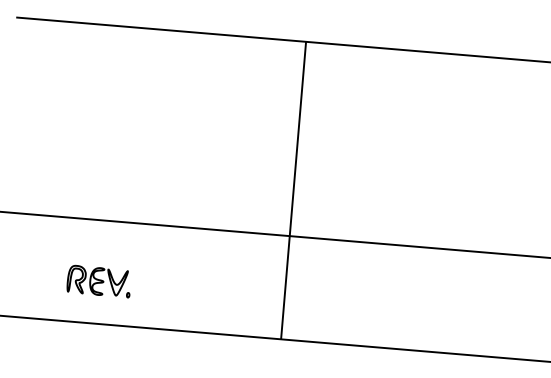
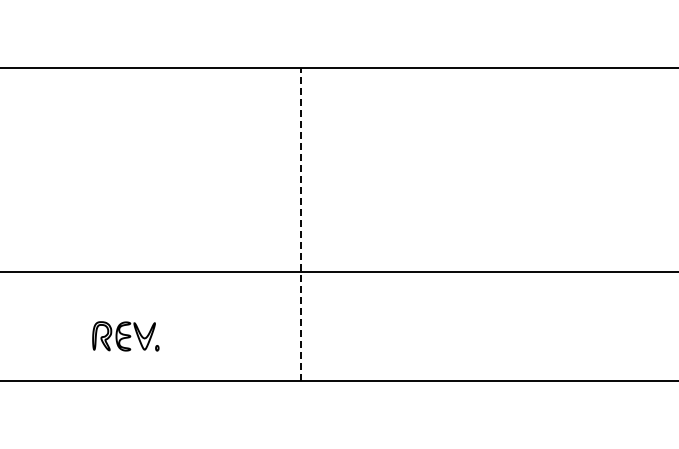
line: (293, 190) -> (300, 224), solid -> dashed
part: (98, 281) -> (125, 336), moved

